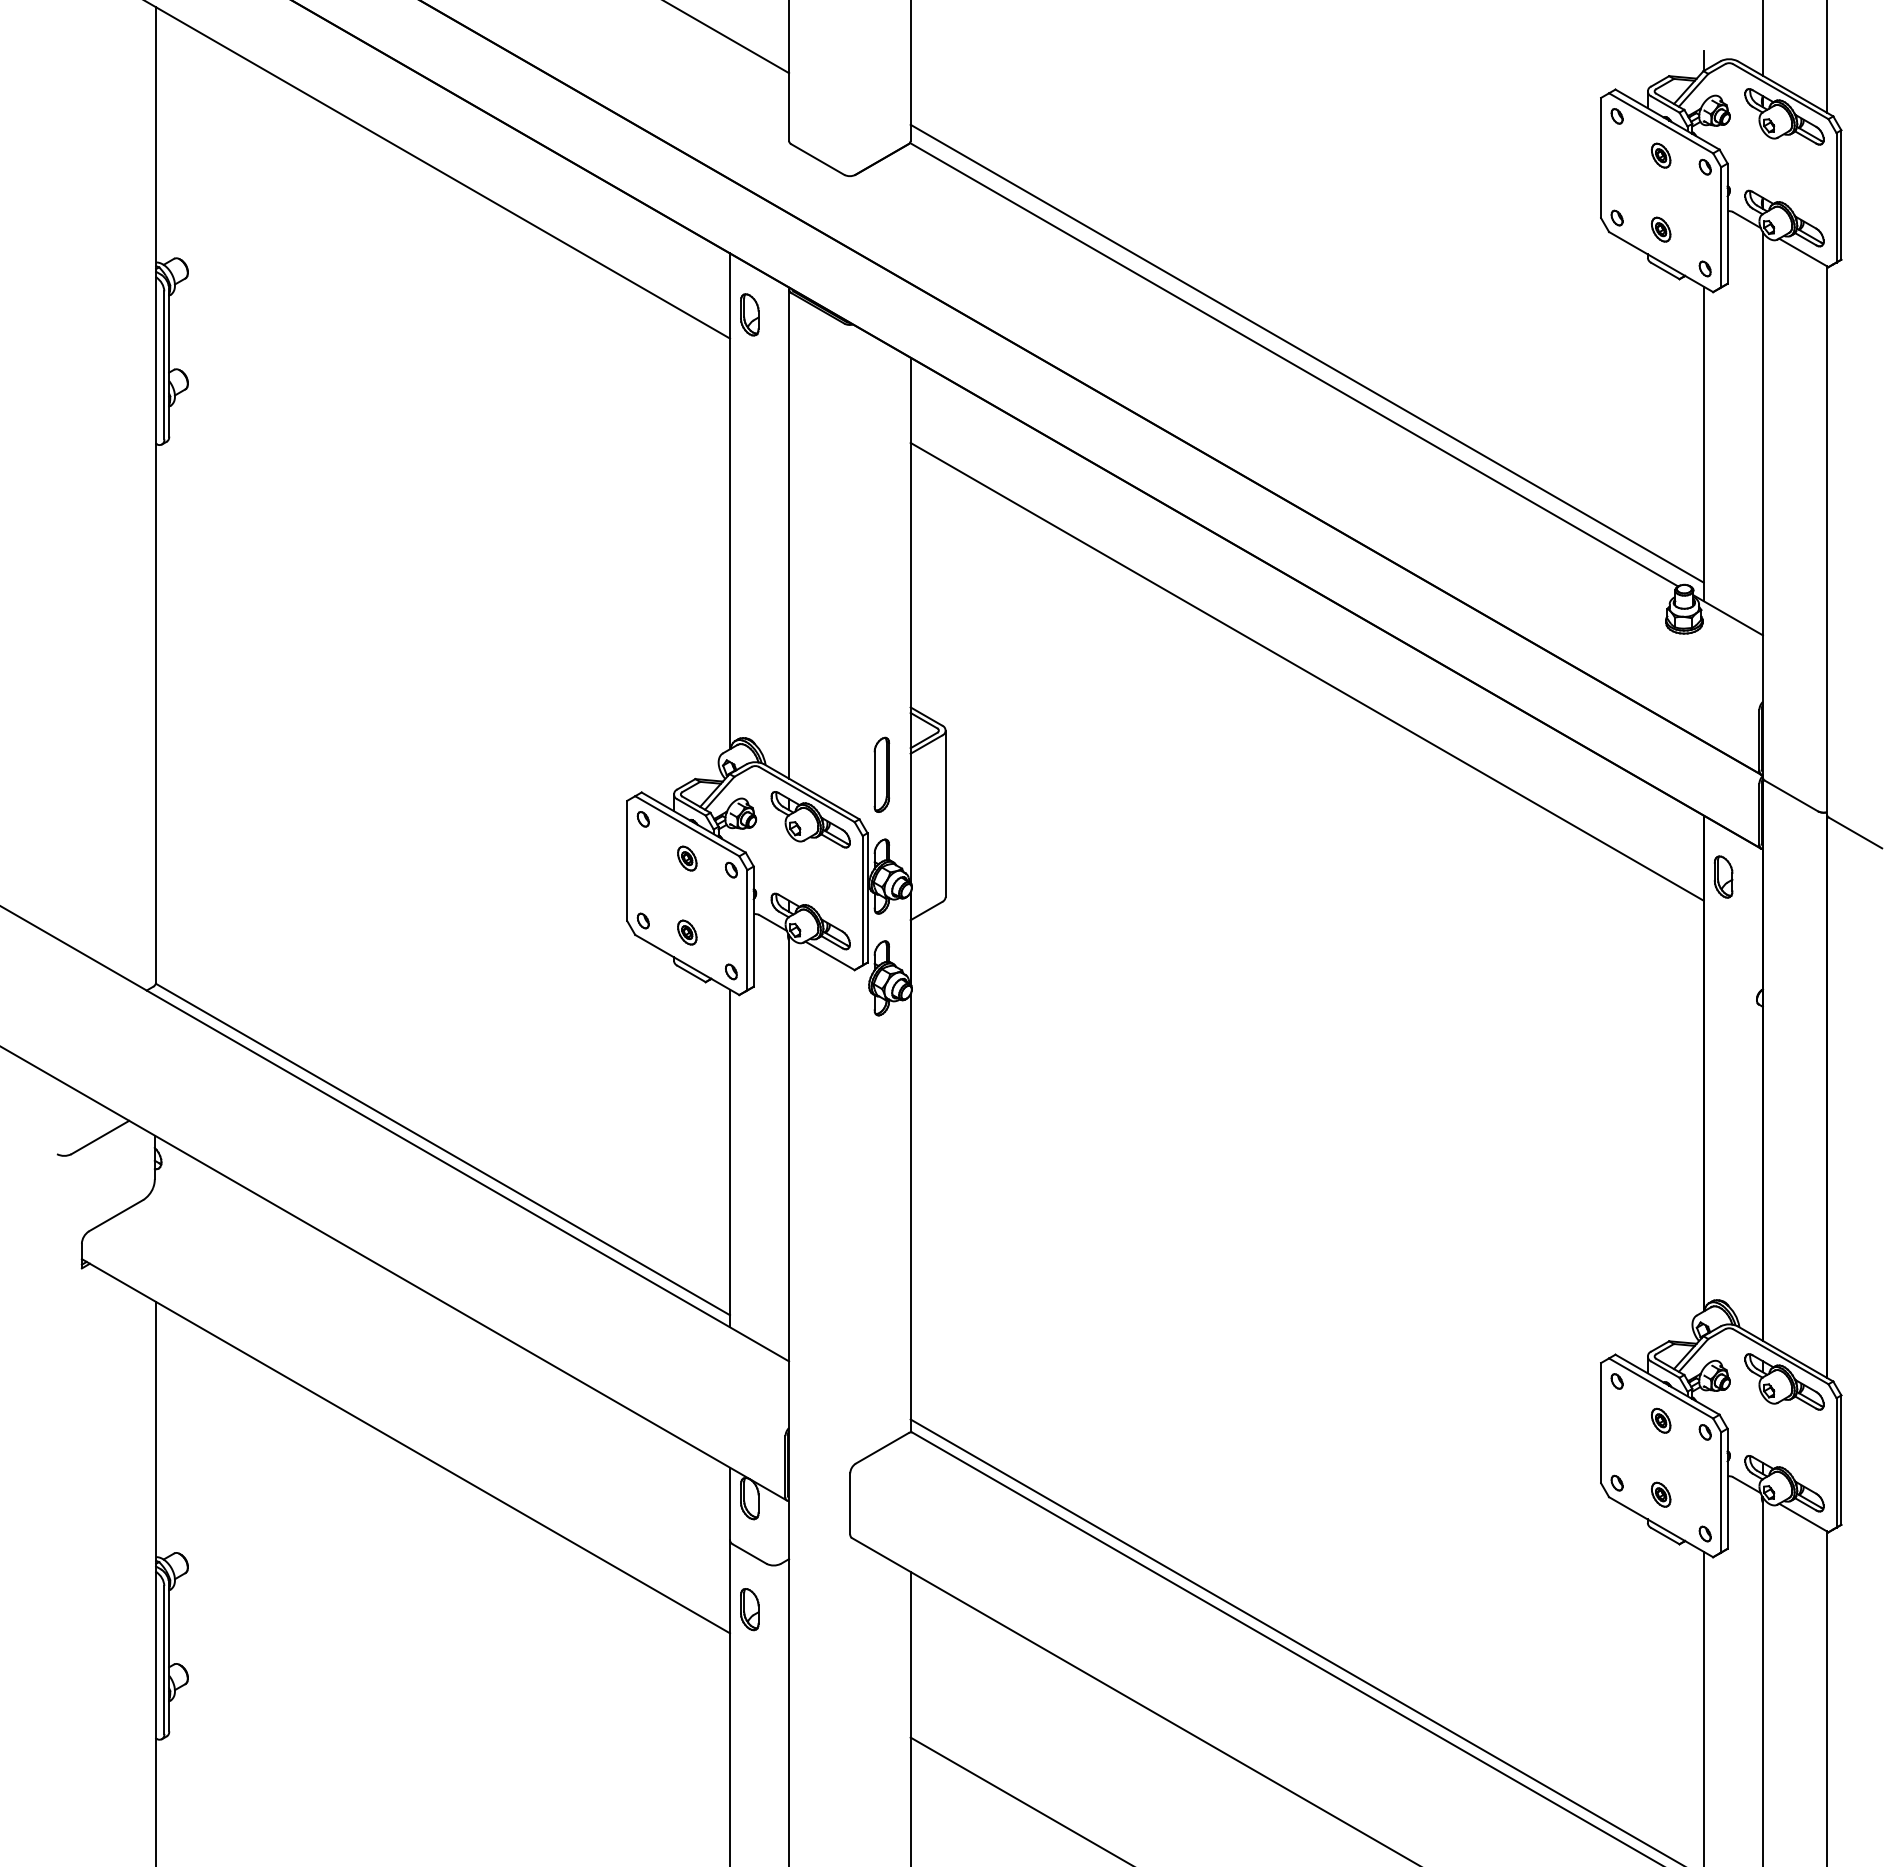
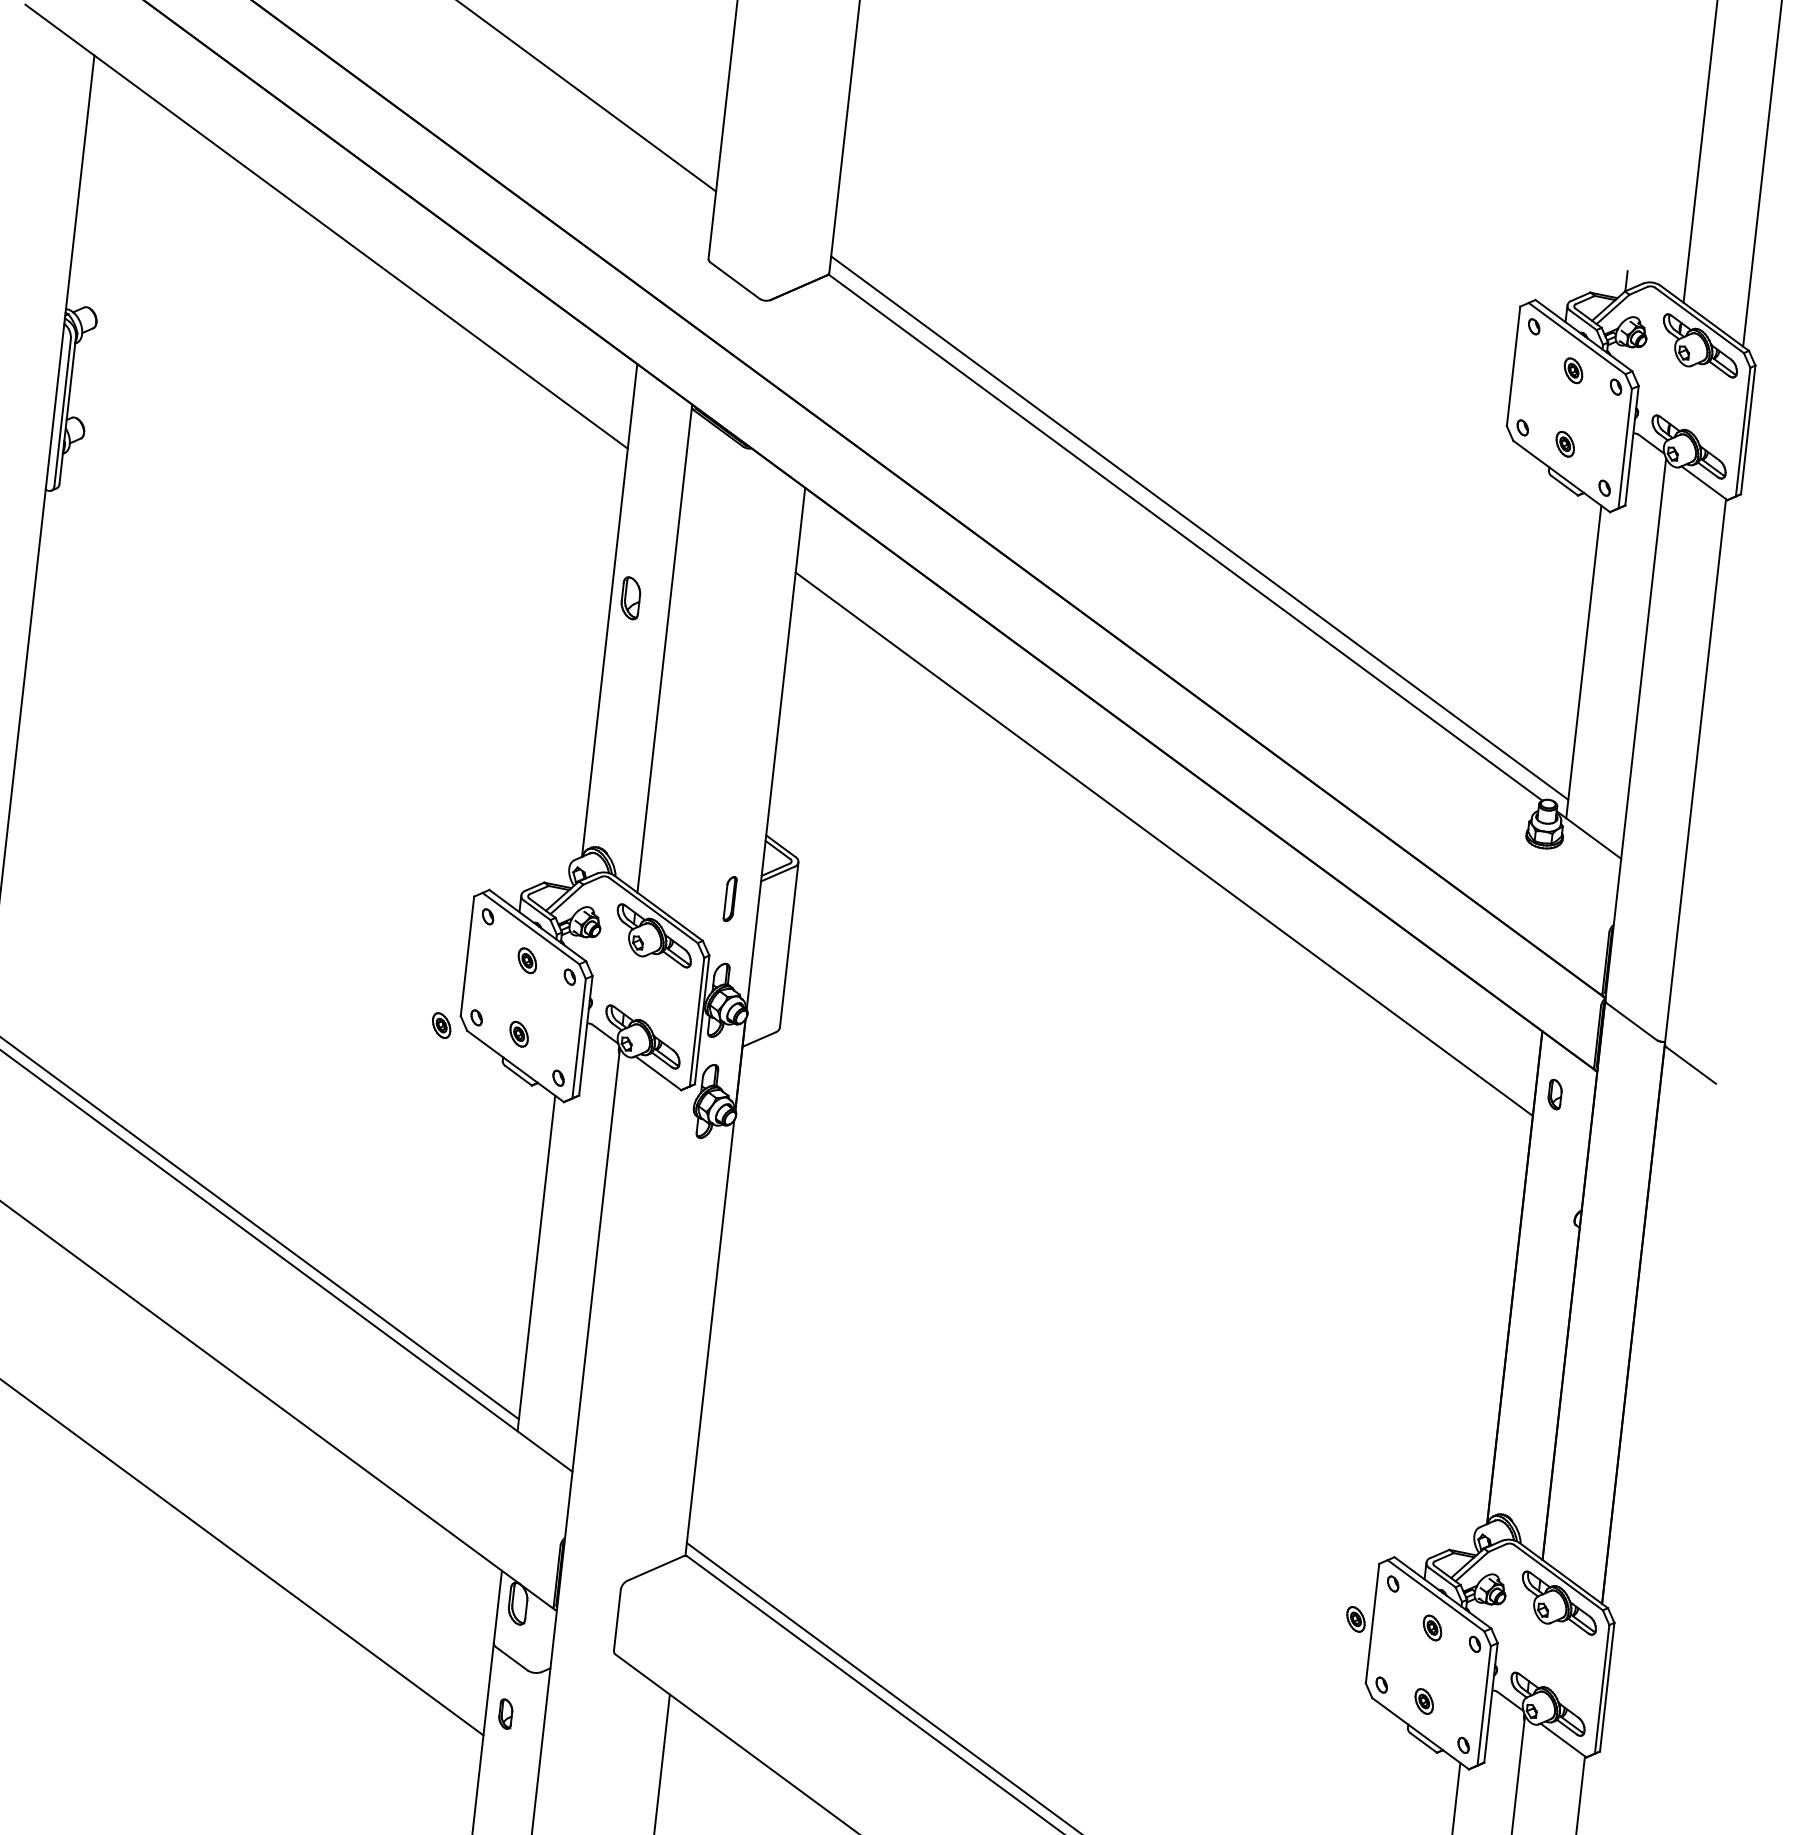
part: (749, 314) -> (630, 597), moved
part: (881, 774) -> (729, 898), size x0.6
part: (1723, 876) -> (1555, 1094), size x0.7
part: (609, 932) -> (441, 1025), added
part: (1584, 1420) -> (1356, 1619), added
part: (749, 1609) -> (505, 1713), size x0.7

